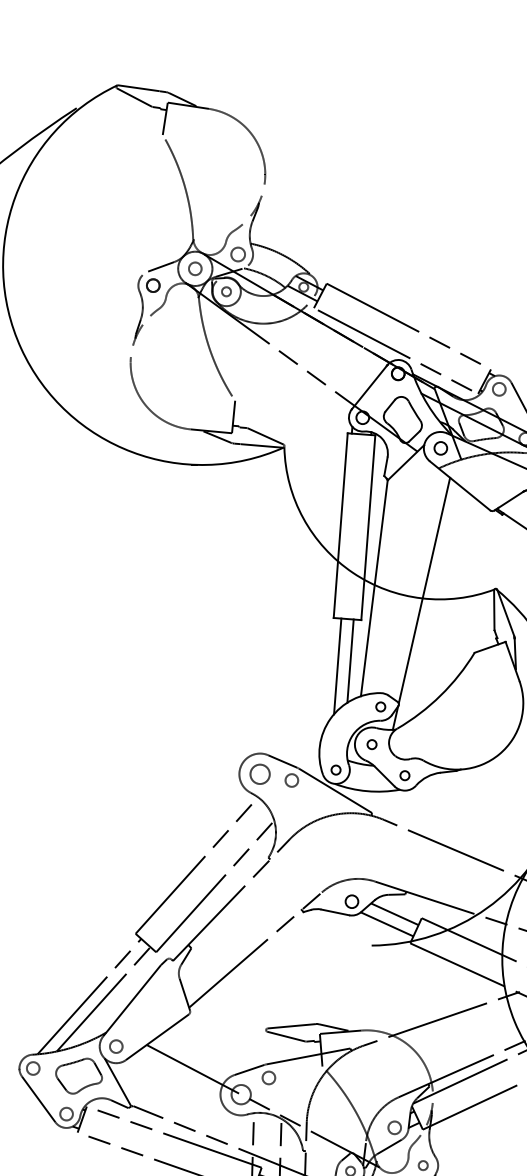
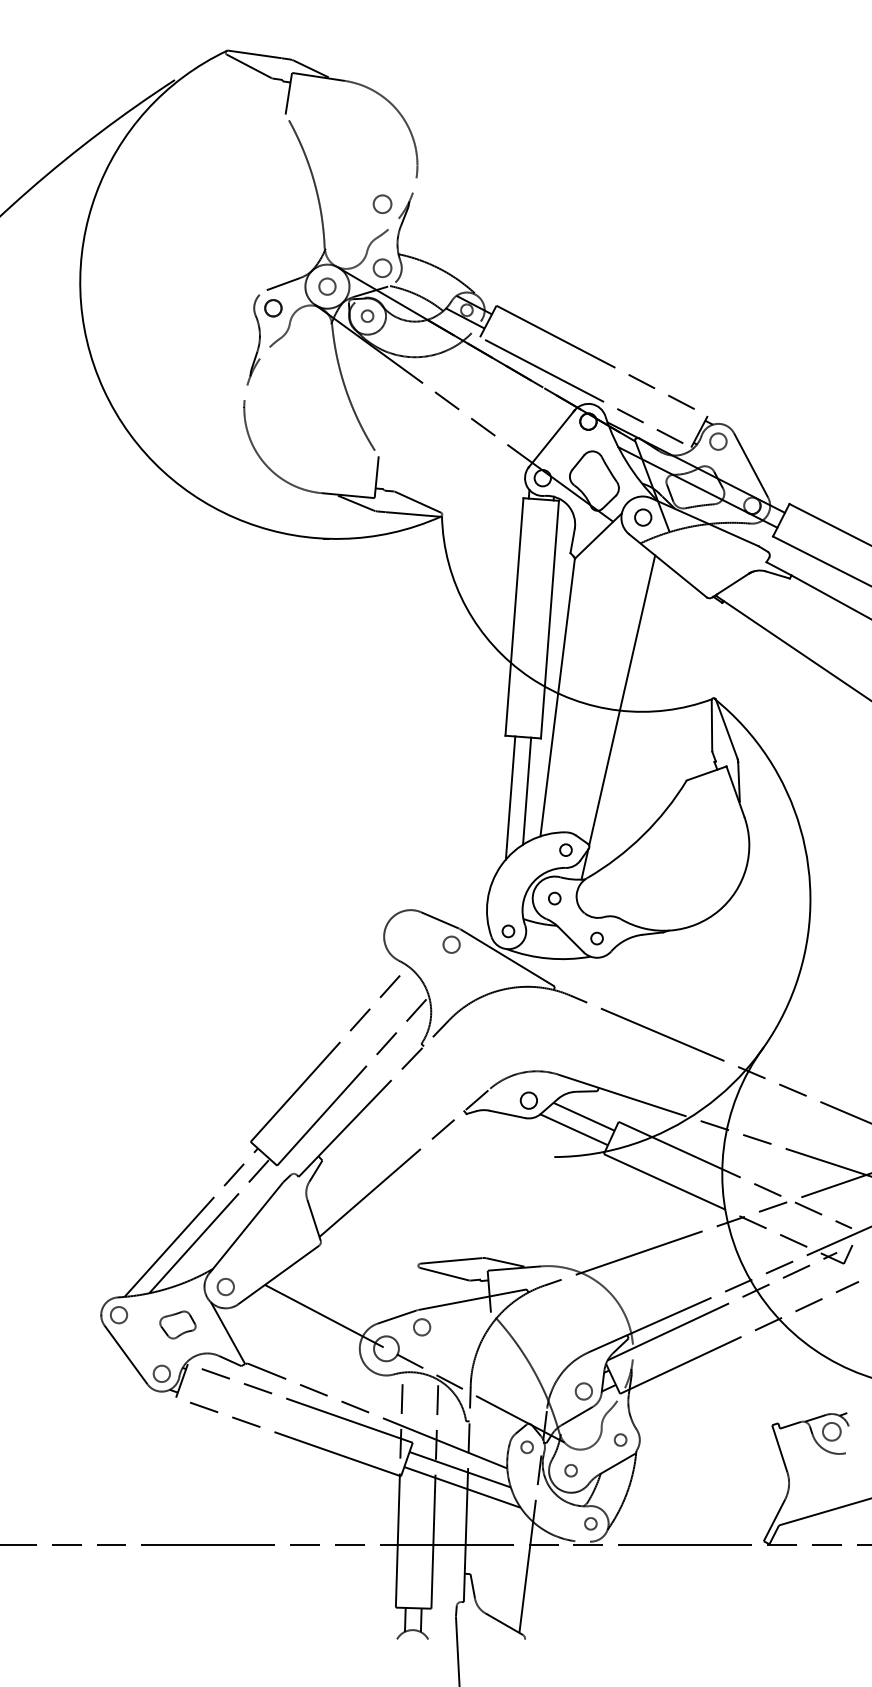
circle: (238, 204) -> (382, 203), added
circle: (259, 774) -> (410, 936), removed
part: (78, 1075) -> (177, 1324), size x0.6

